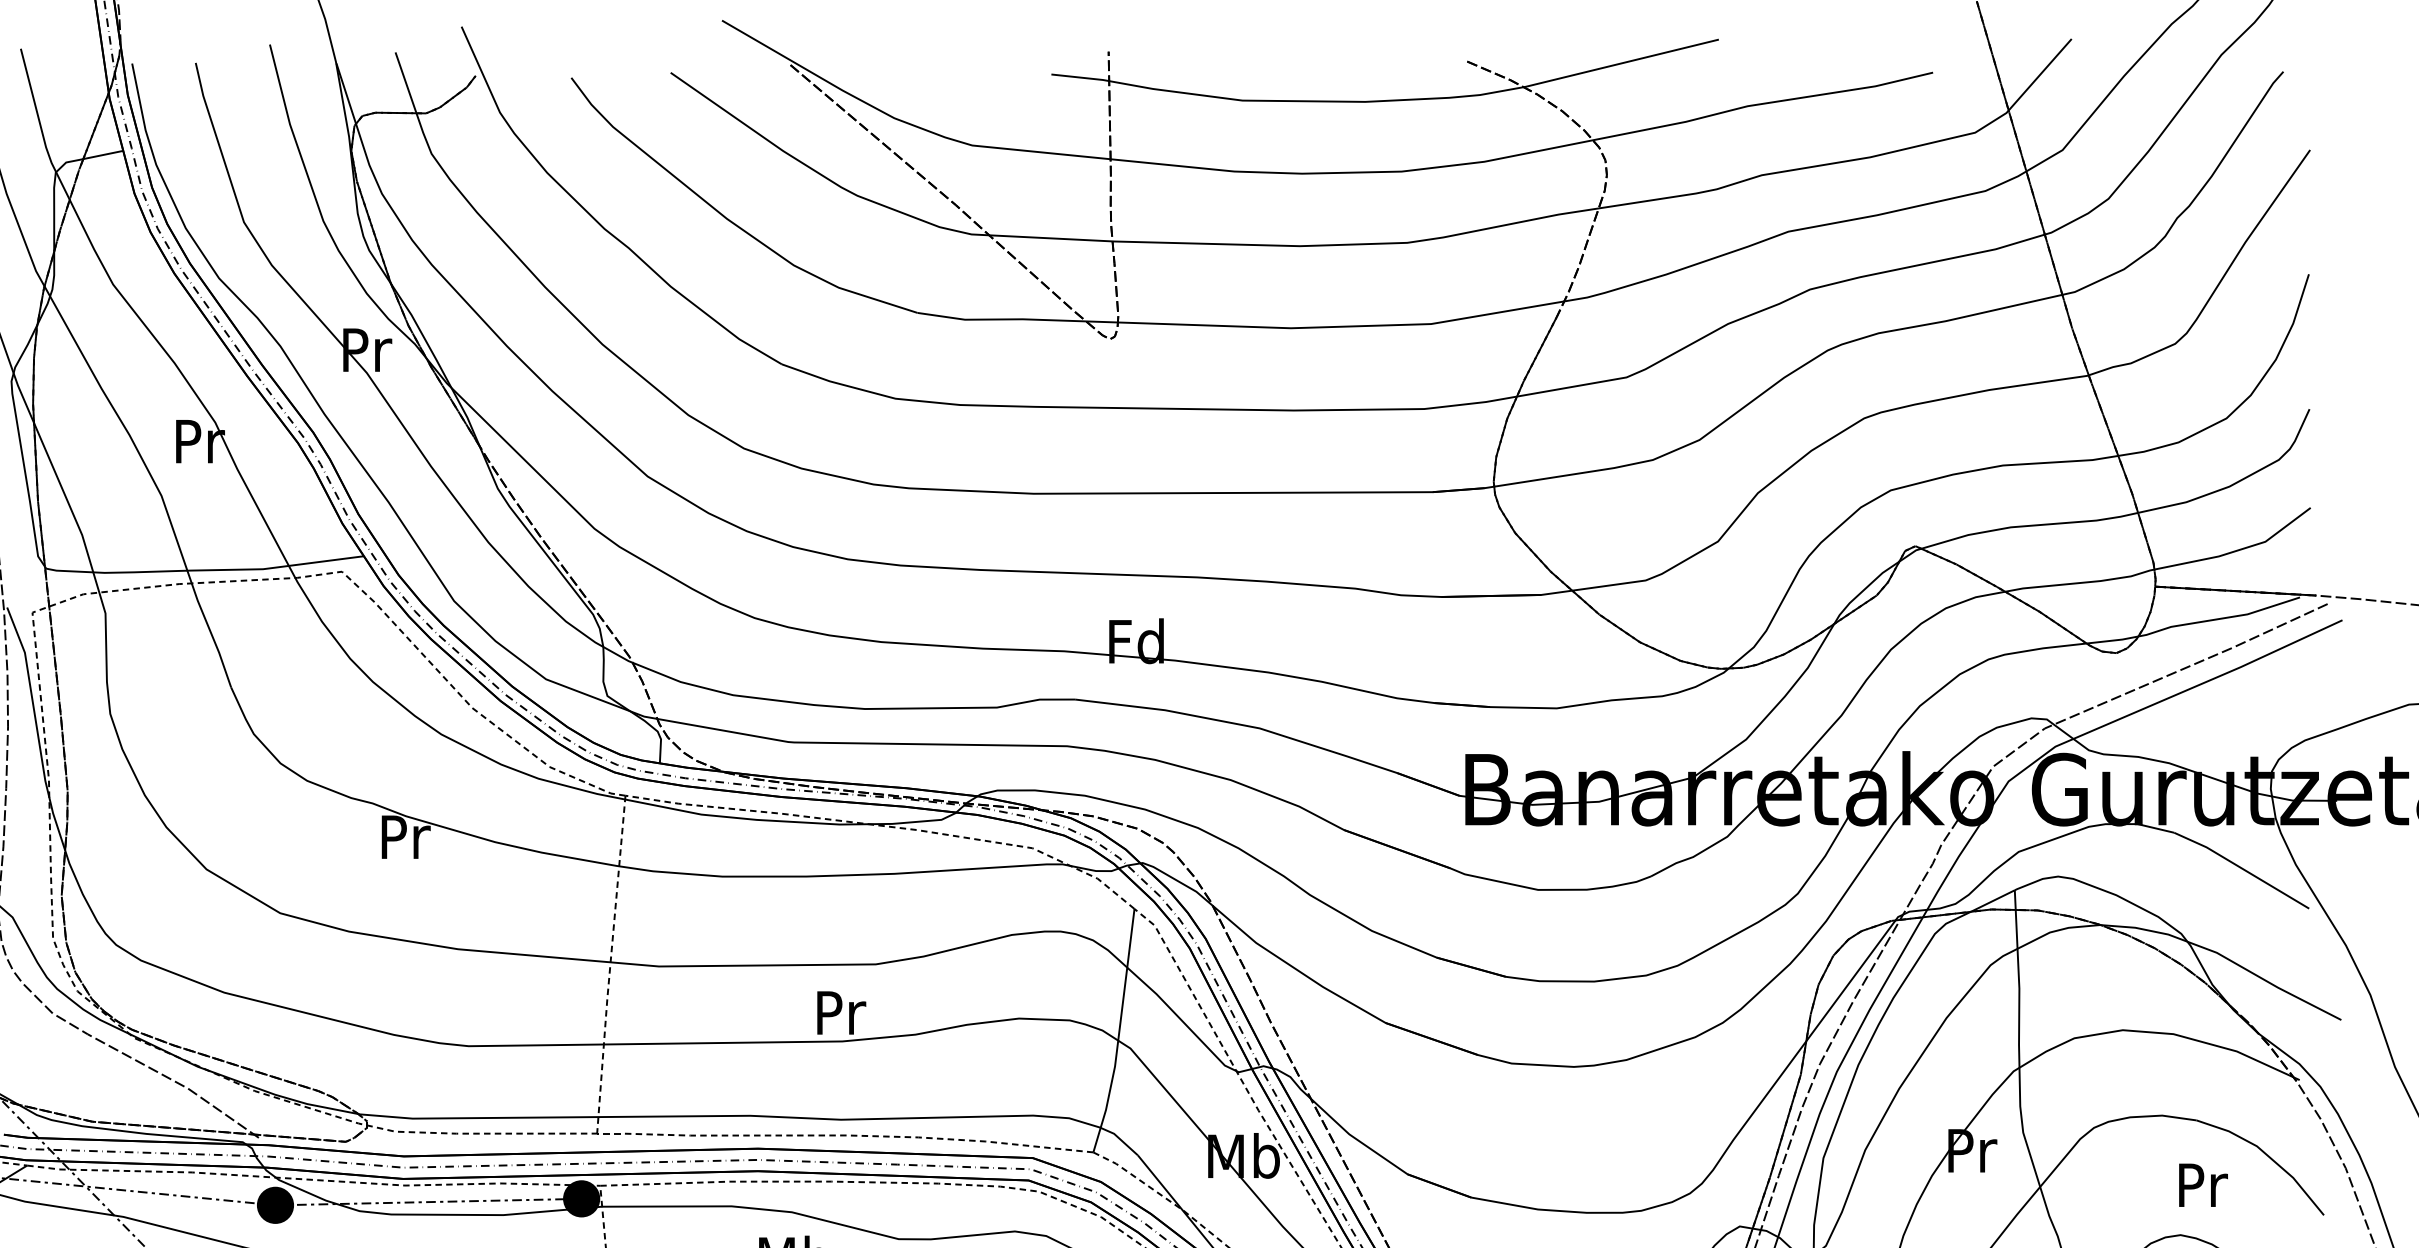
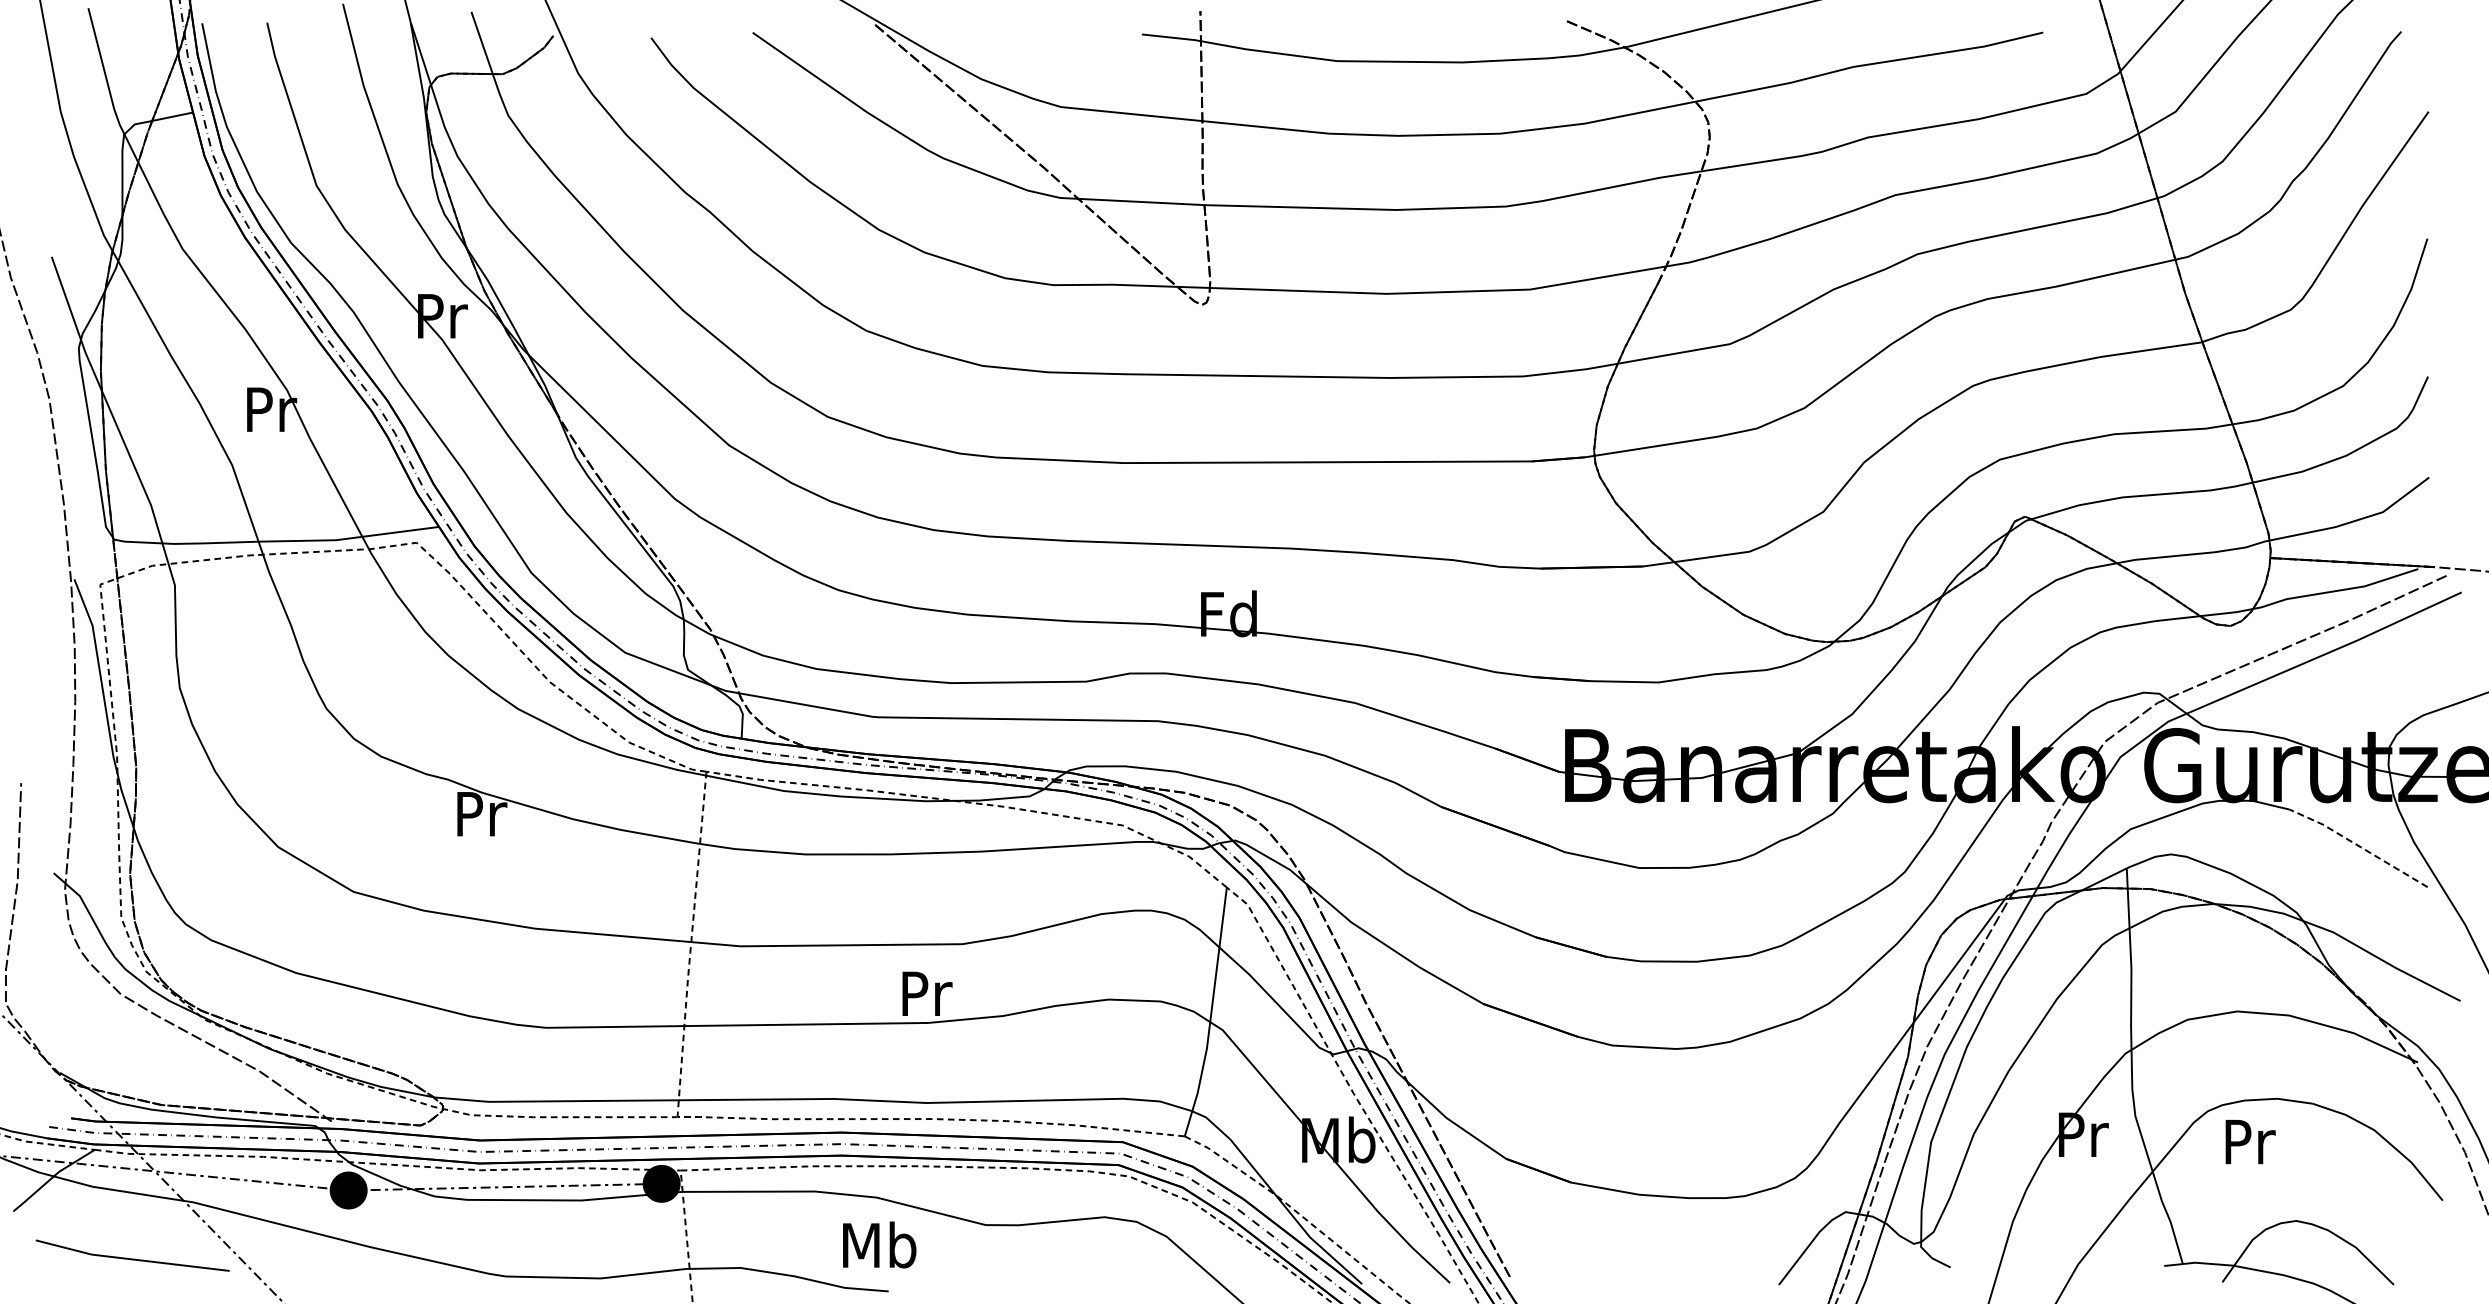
line: (2241, 867) -> (2358, 845), solid -> dashed
text: (2203, 1185) -> (2250, 1142), moved

